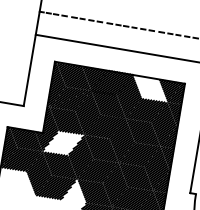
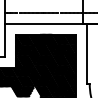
hatch: (149, 88) -> (60, 39), added
hatch: (63, 141) -> (25, 70), added

